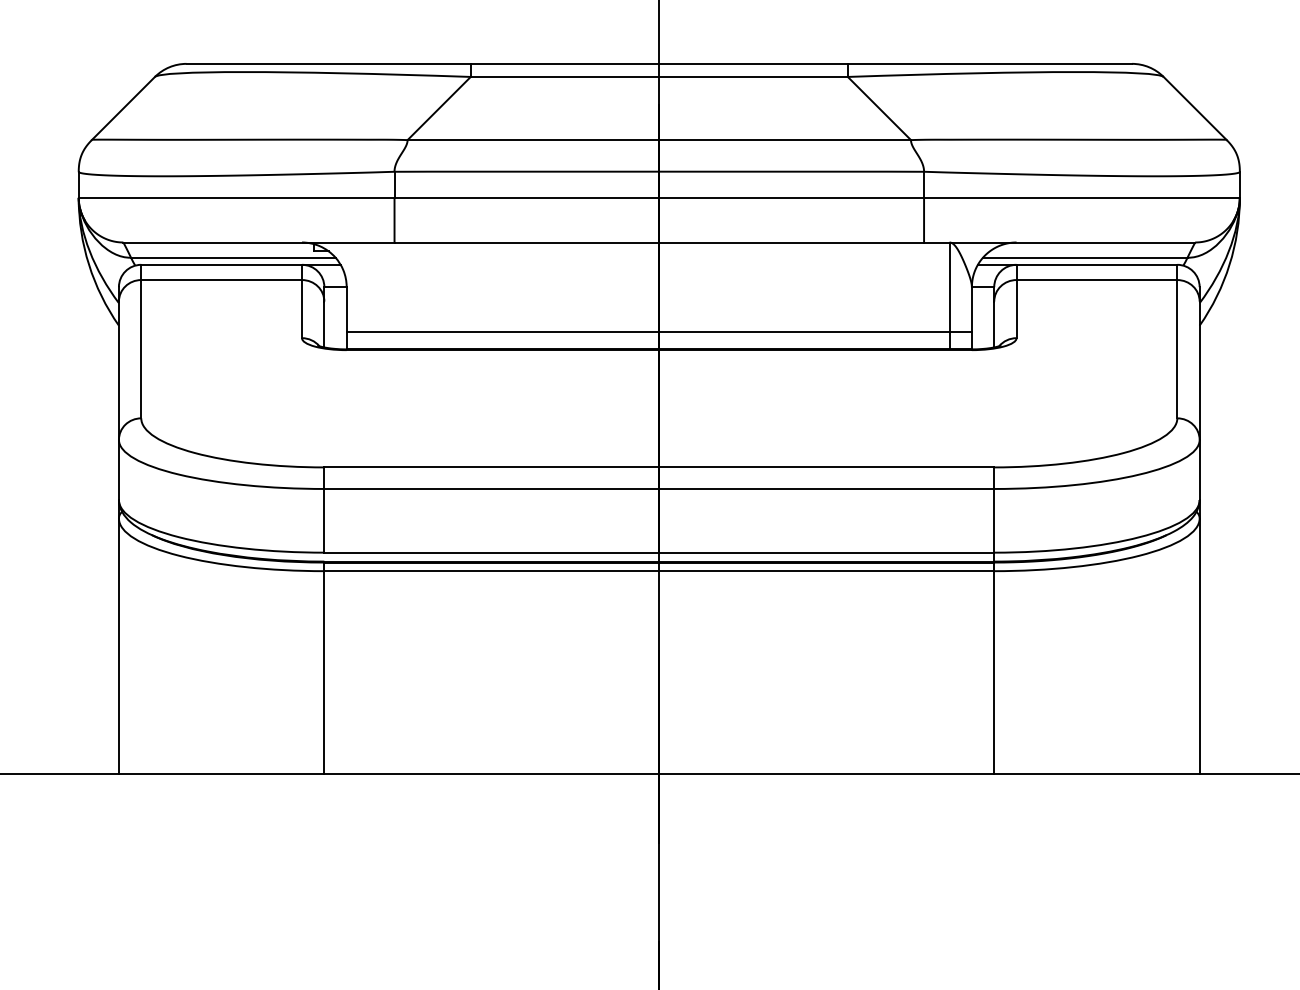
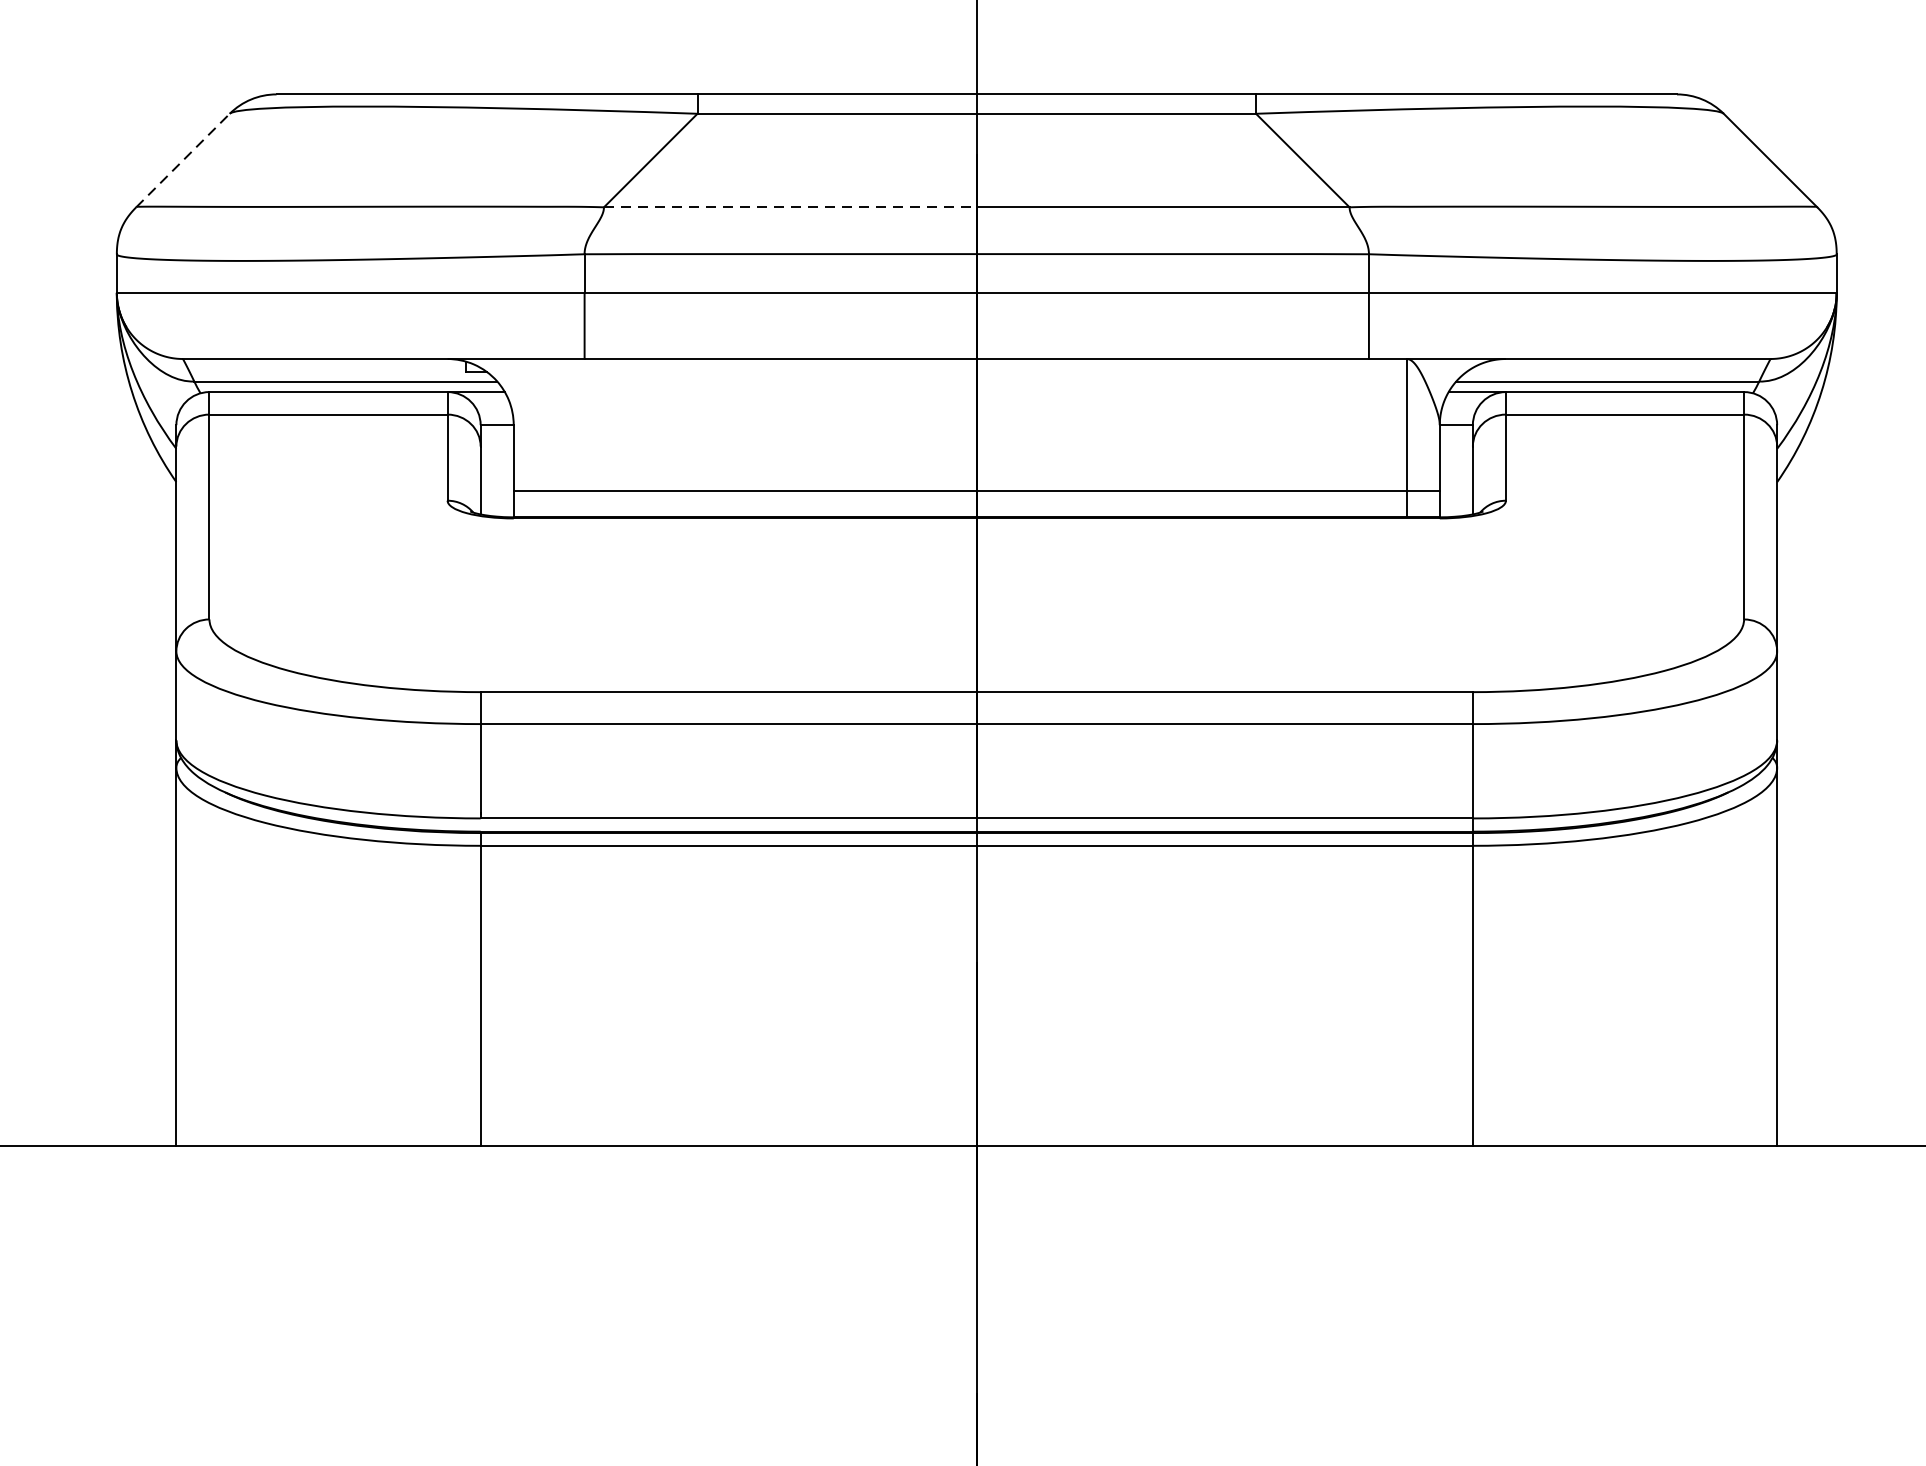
line: (123, 108) -> (183, 160), solid -> dashed
line: (533, 140) -> (790, 207), solid -> dashed

